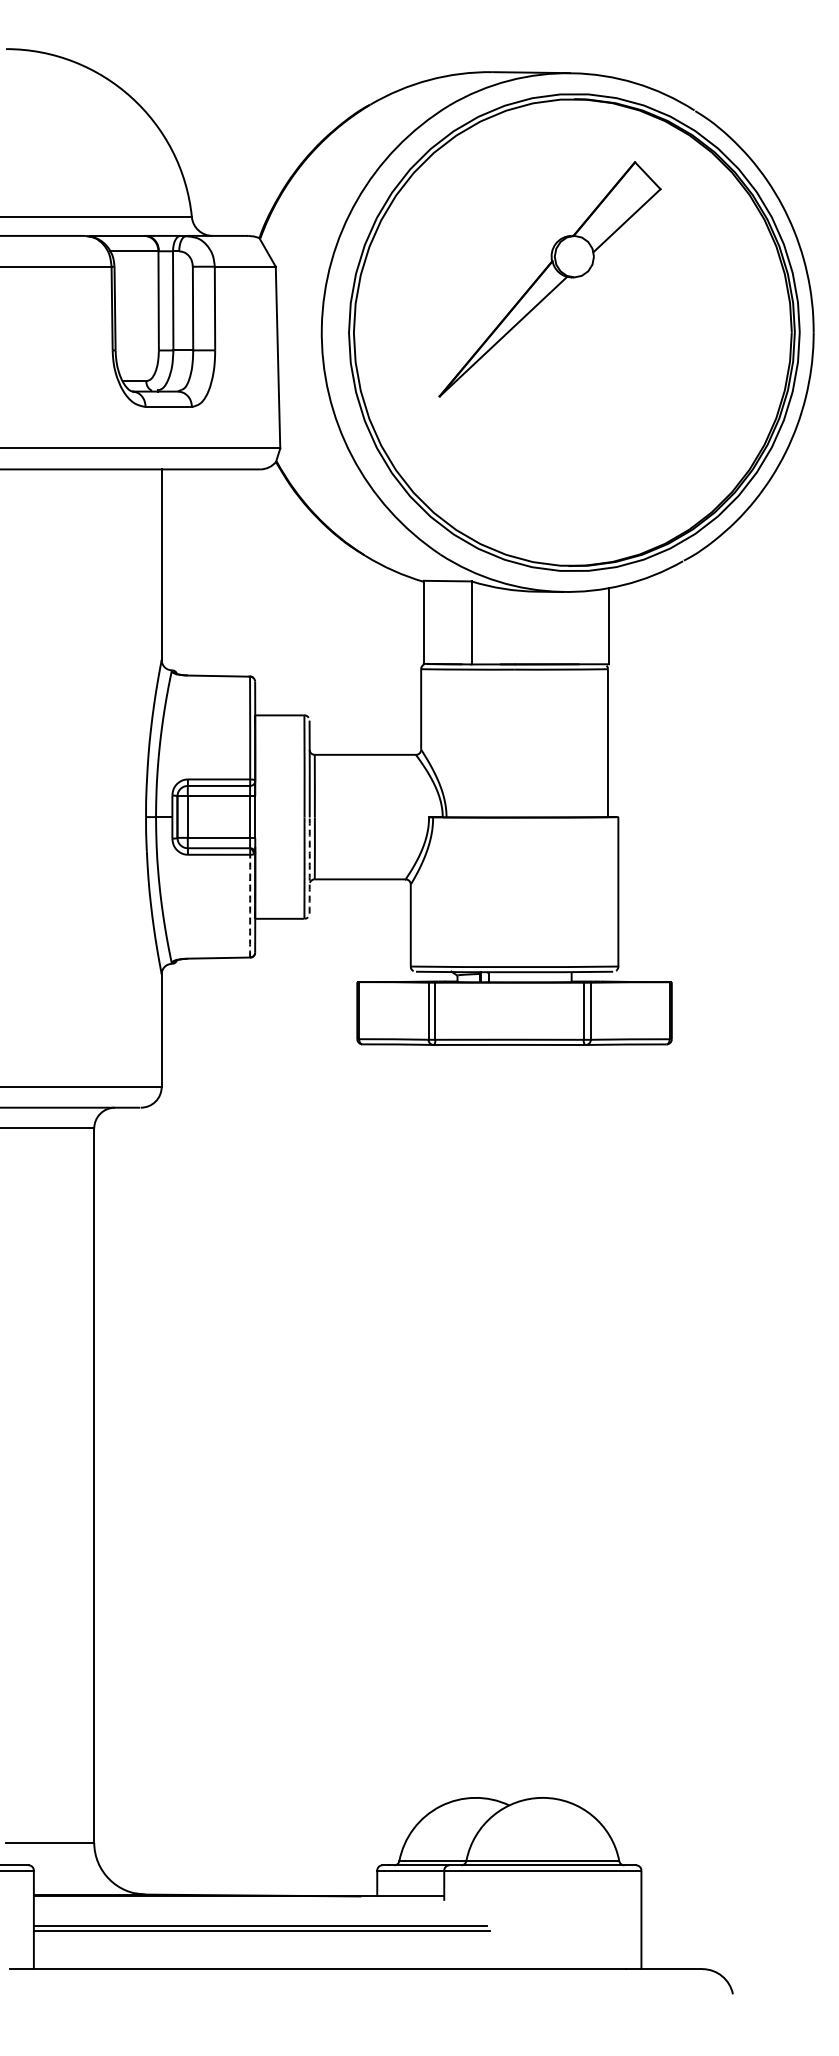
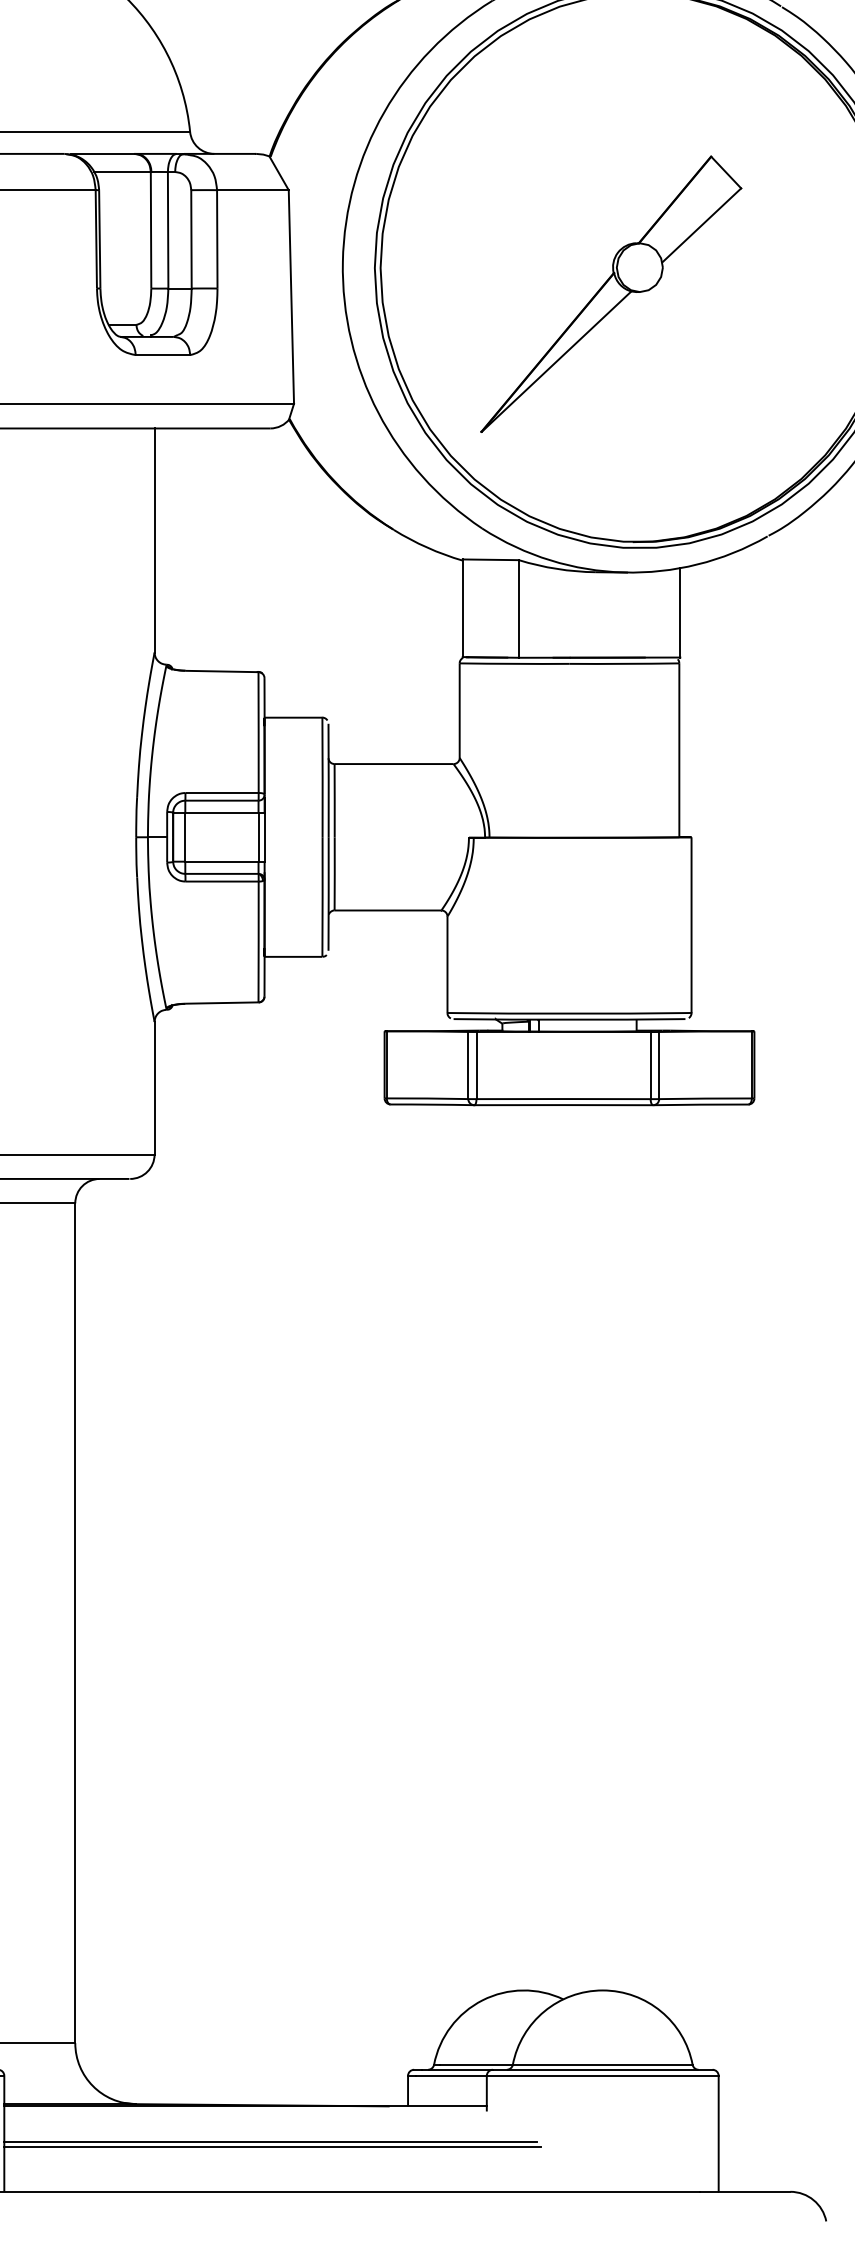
part: (549, 279) -> (610, 294), moved
arc: (309, 865) -> (328, 894), dashed -> solid
arc: (250, 906) -> (259, 942), dashed -> solid

